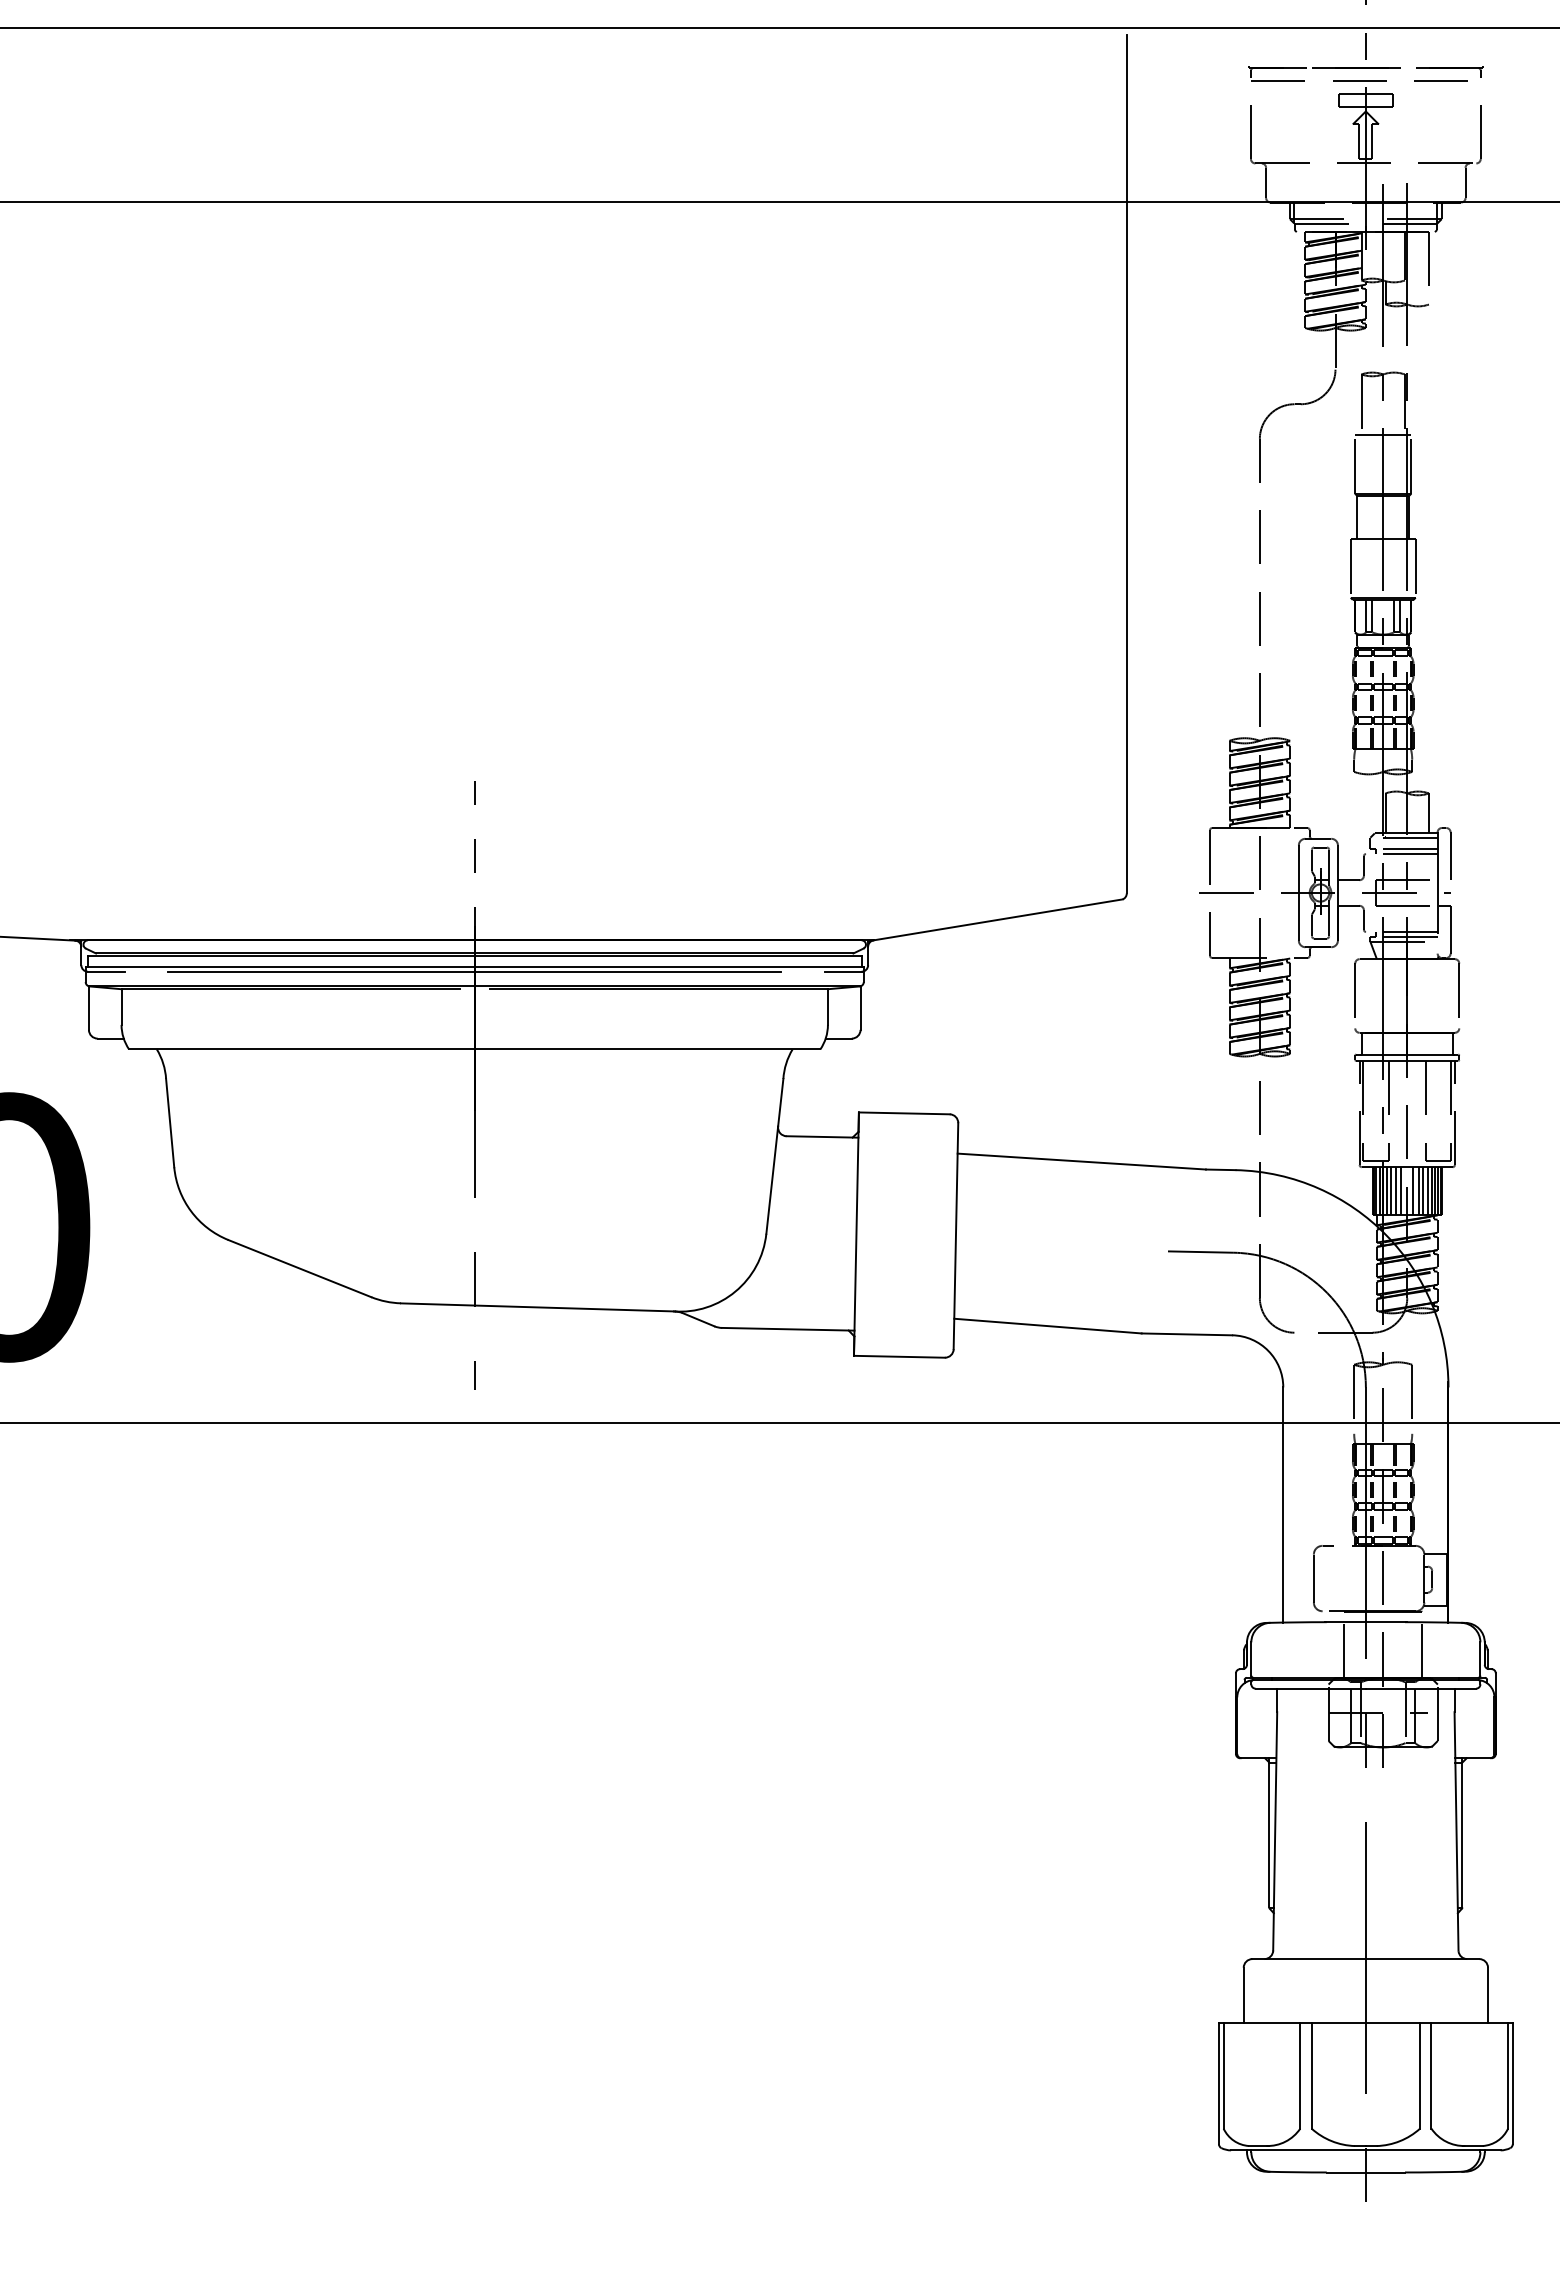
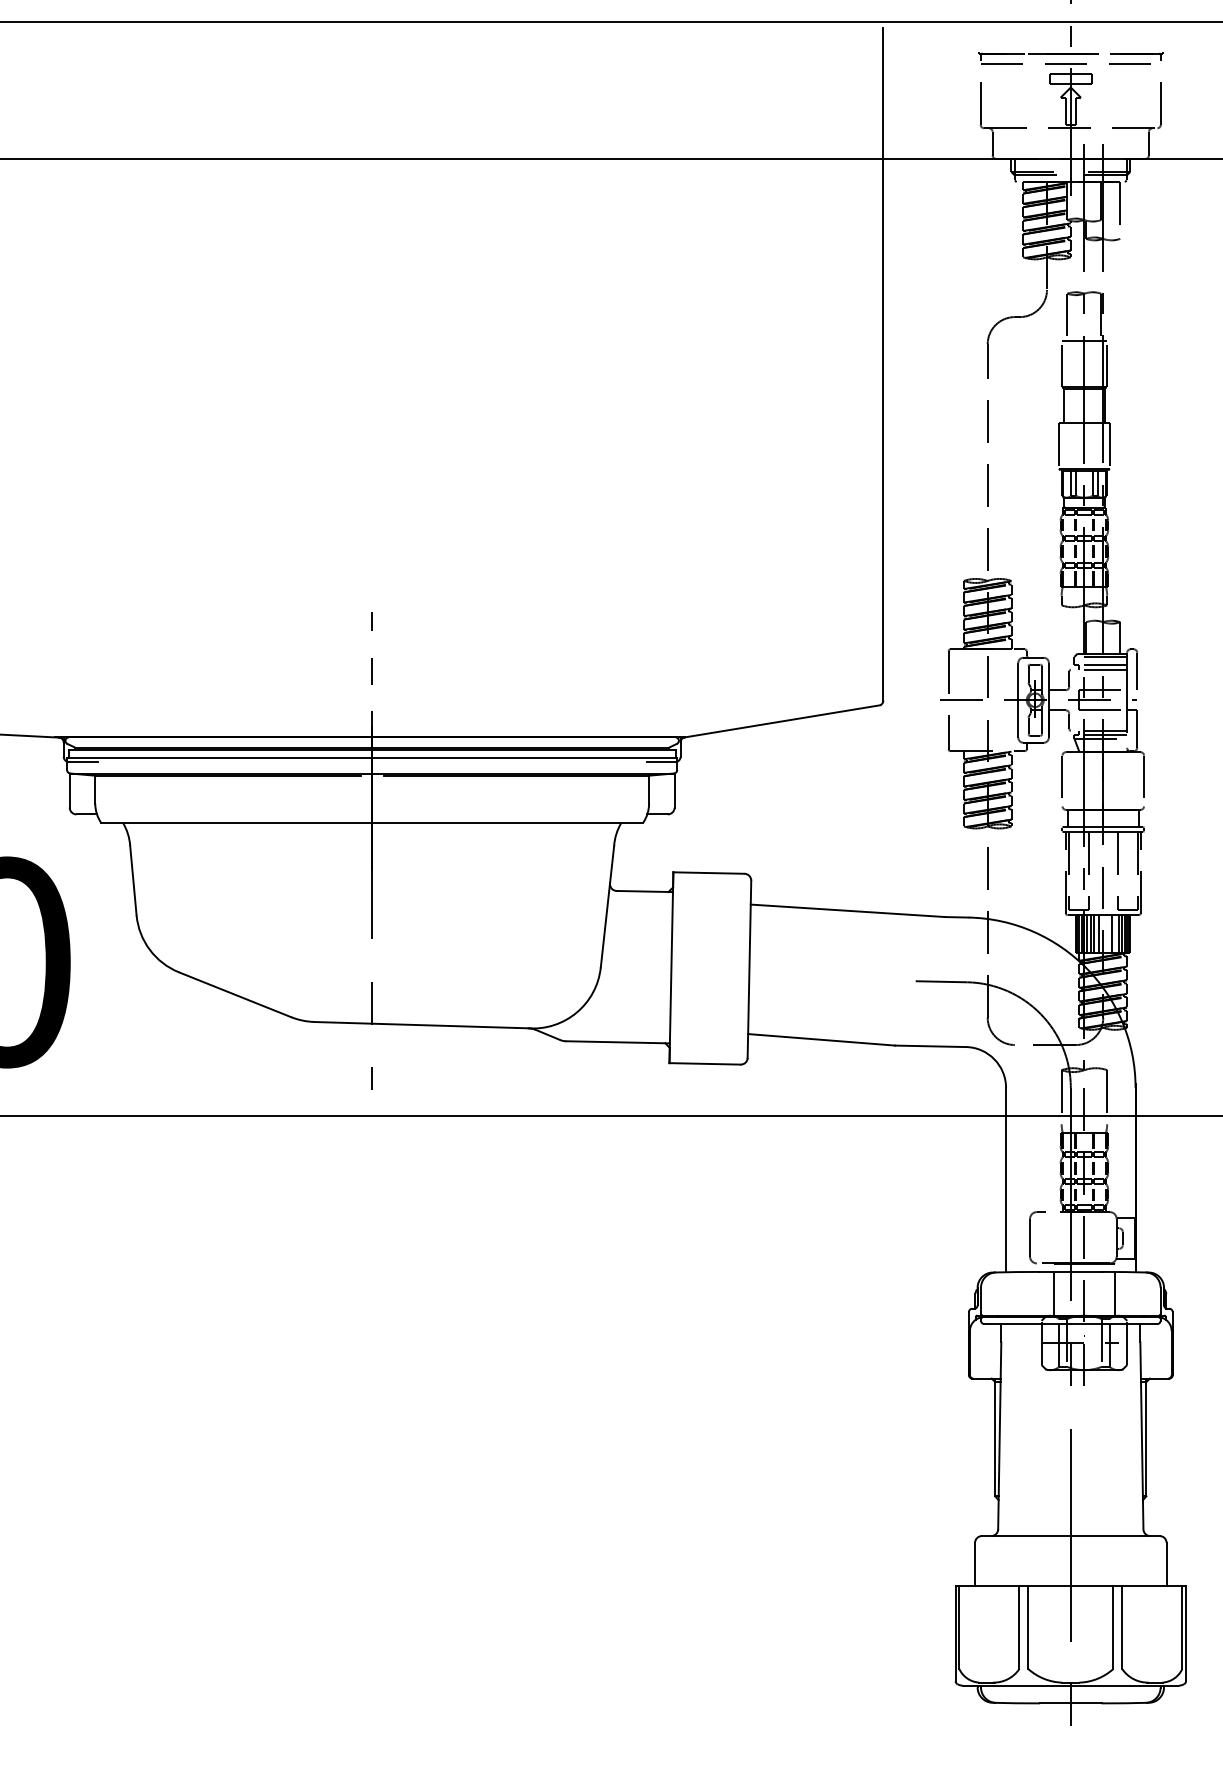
line: (474, 971) -> (371, 761), removed
line: (1413, 1190) -> (1108, 933), removed
line: (1423, 1190) -> (1116, 933), removed

